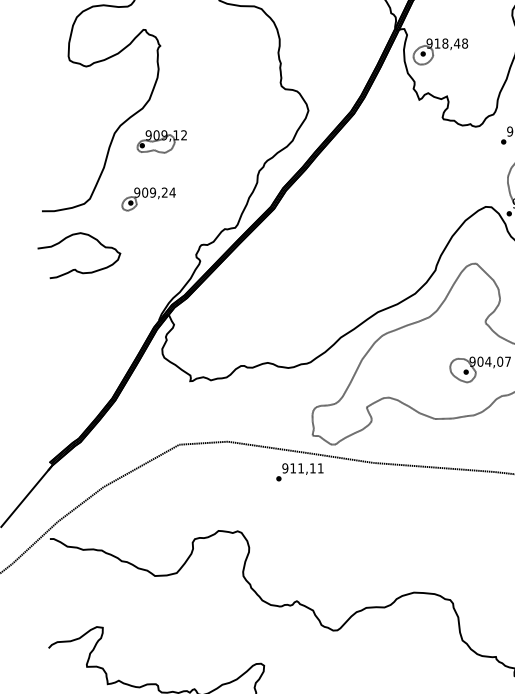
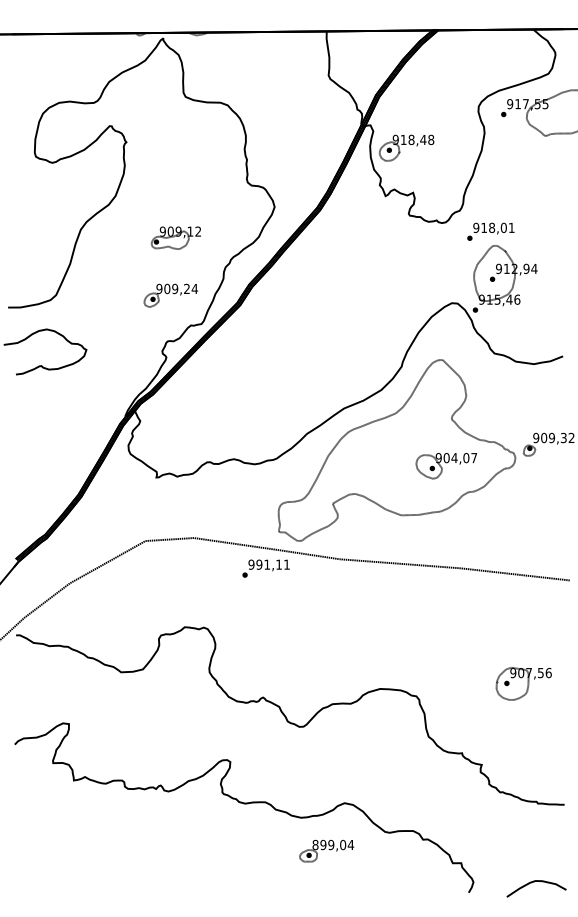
part: (161, 141) -> (175, 237), moved
part: (148, 199) -> (170, 295), moved
text: (293, 468) -> (259, 564), 911,11 -> 991,11

